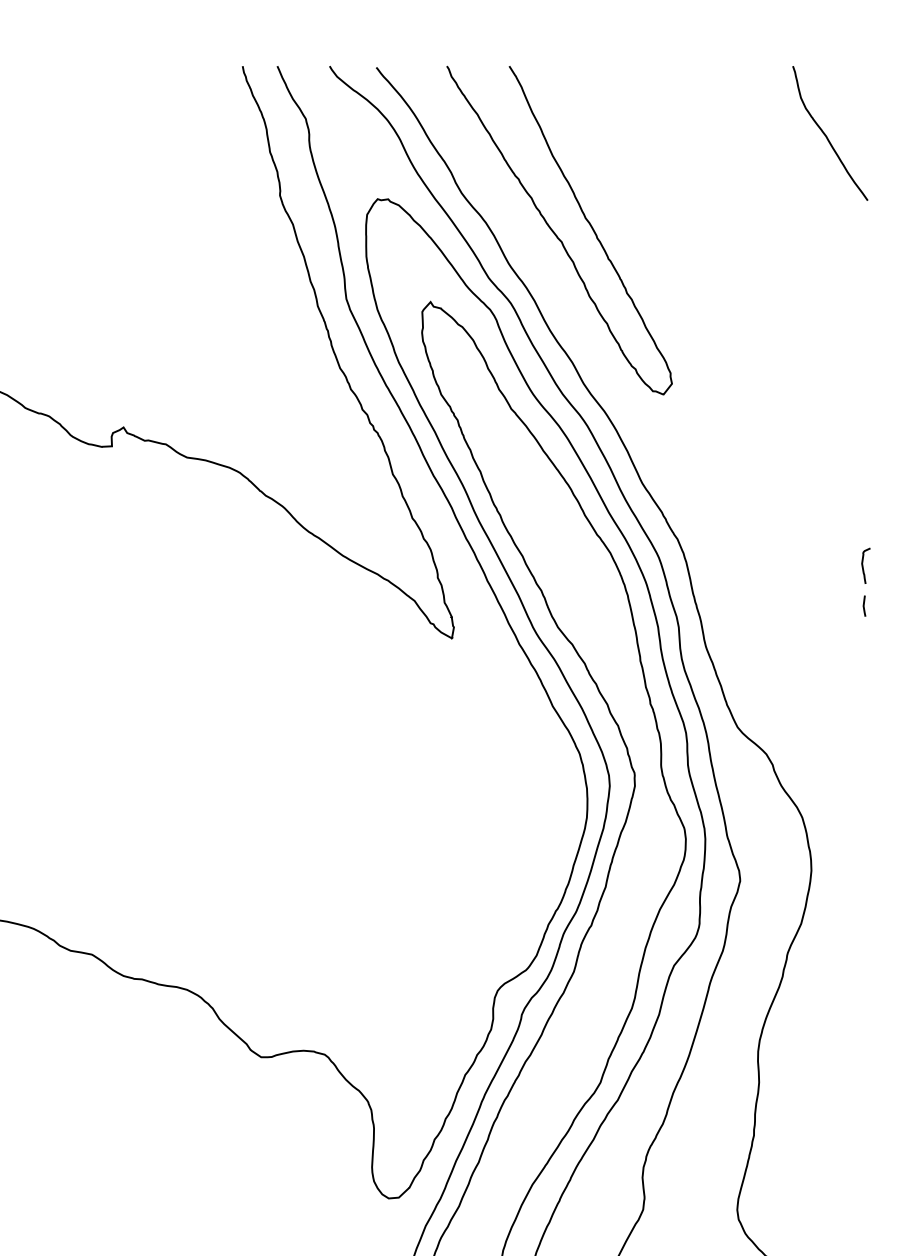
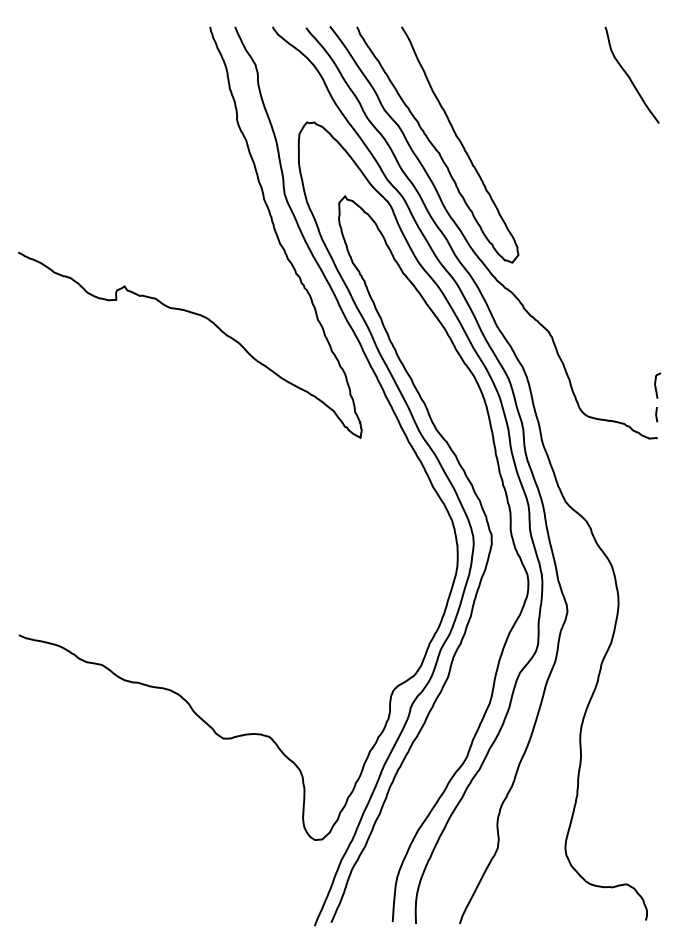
curve: (606, 371) -> (471, 246), added

